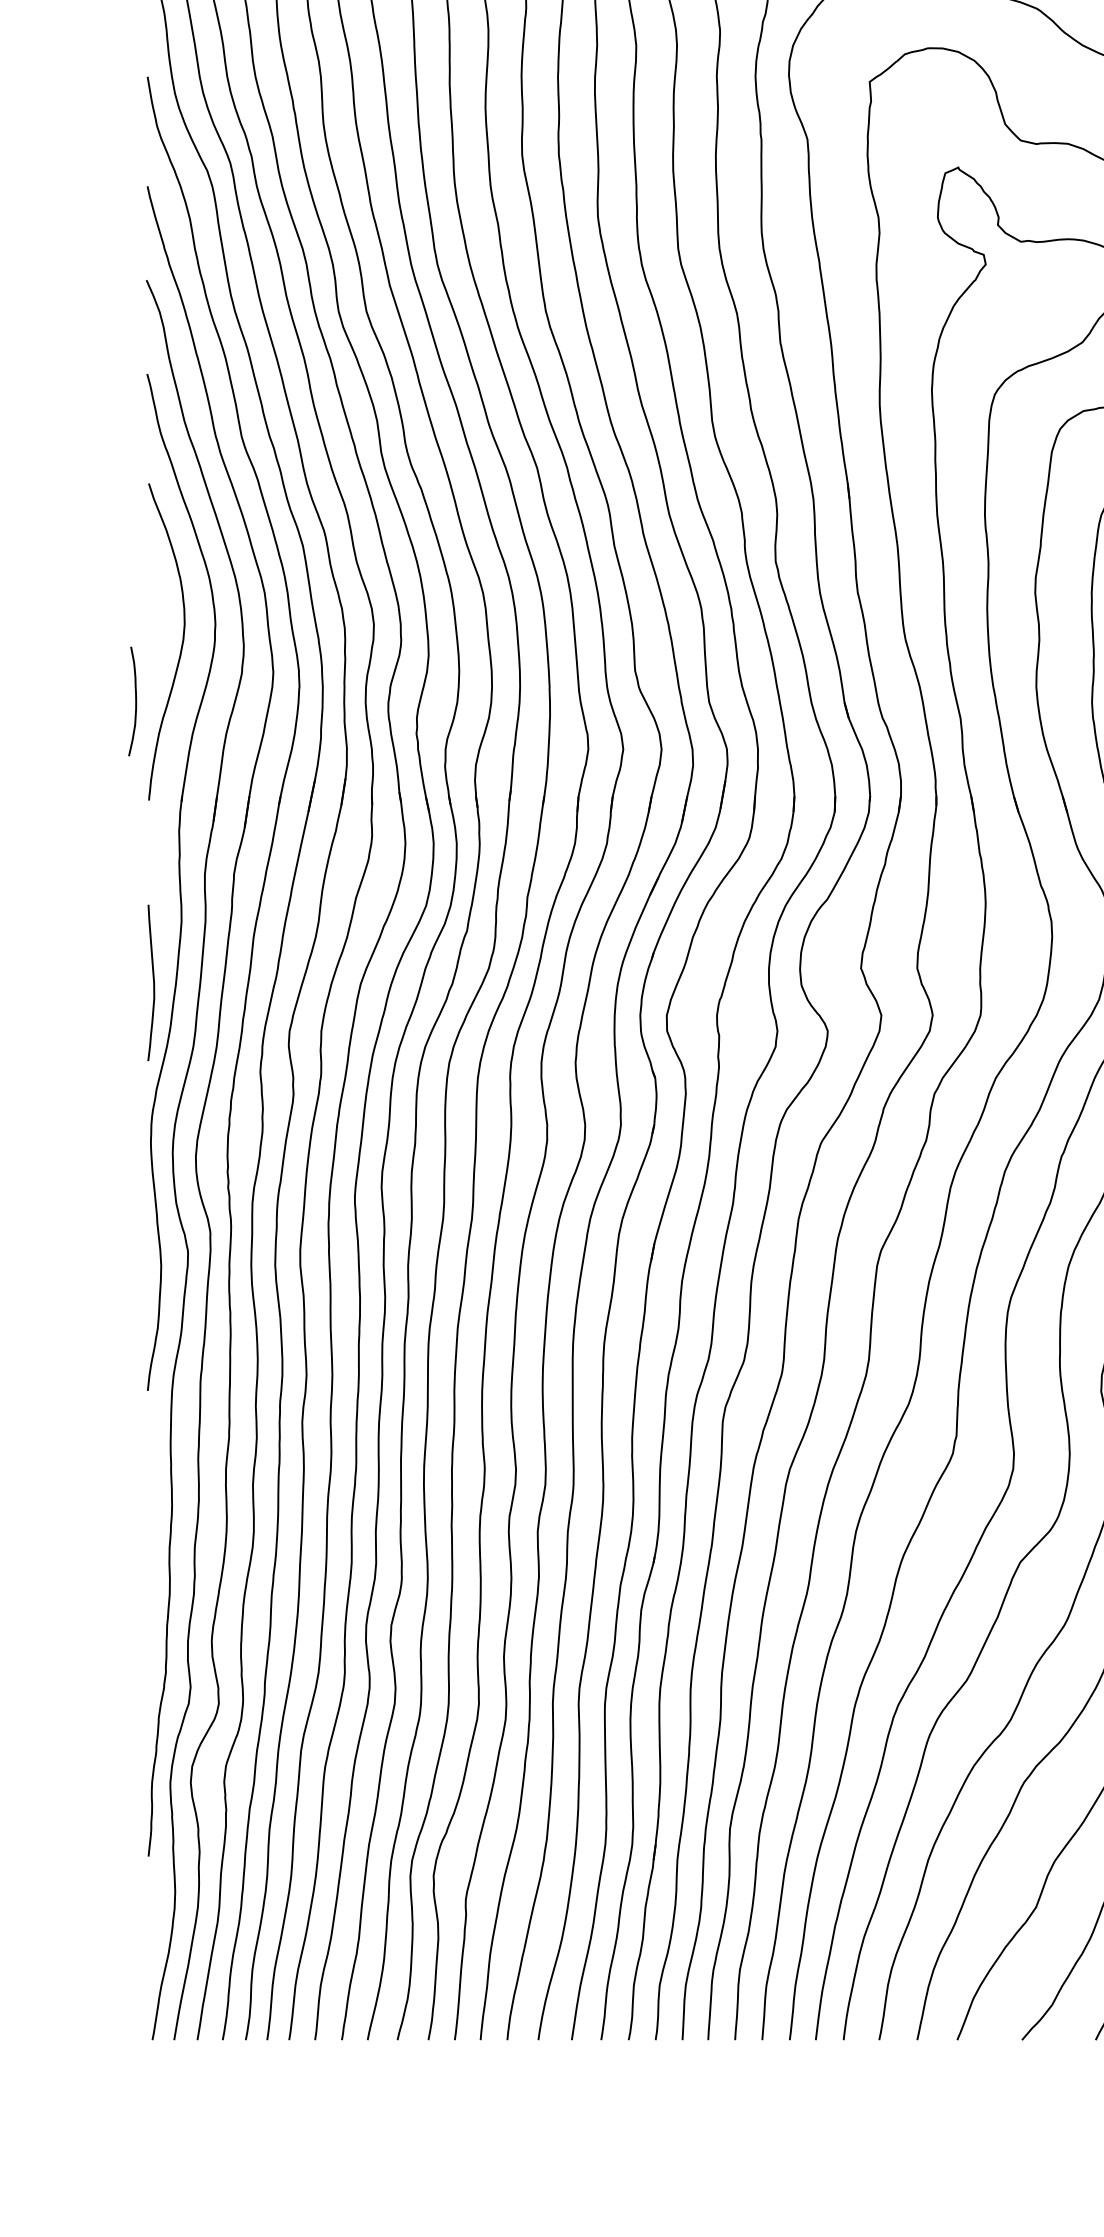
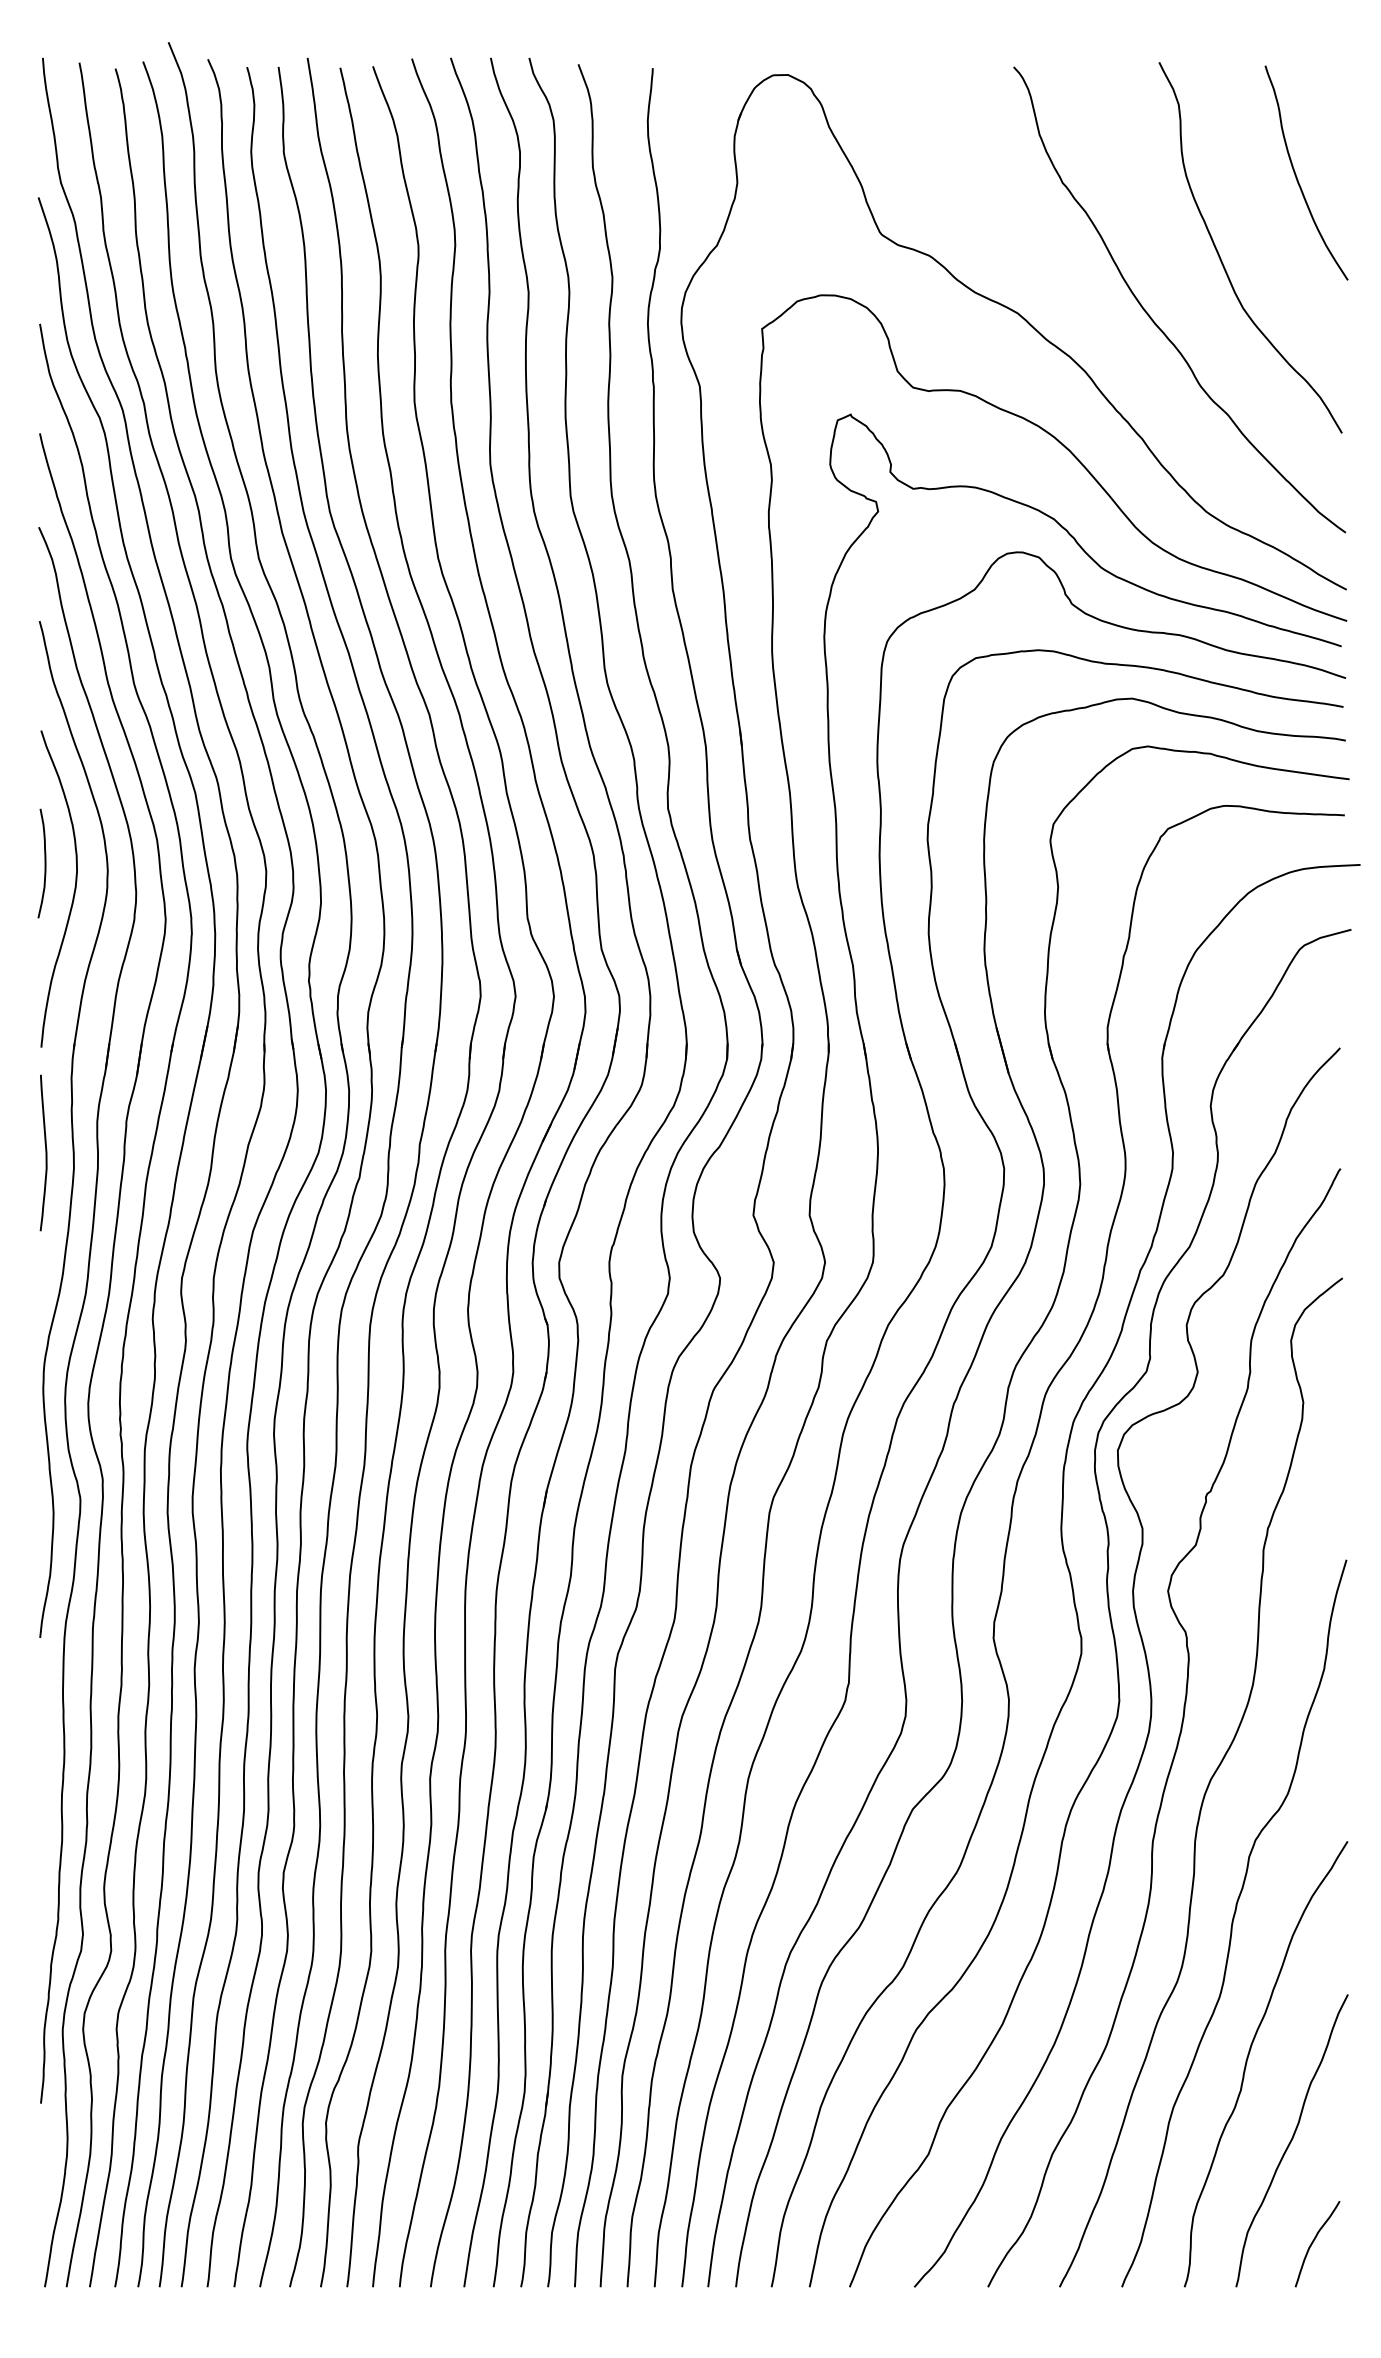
curve: (135, 701) -> (44, 863), moved
curve: (153, 982) -> (45, 1152), moved

